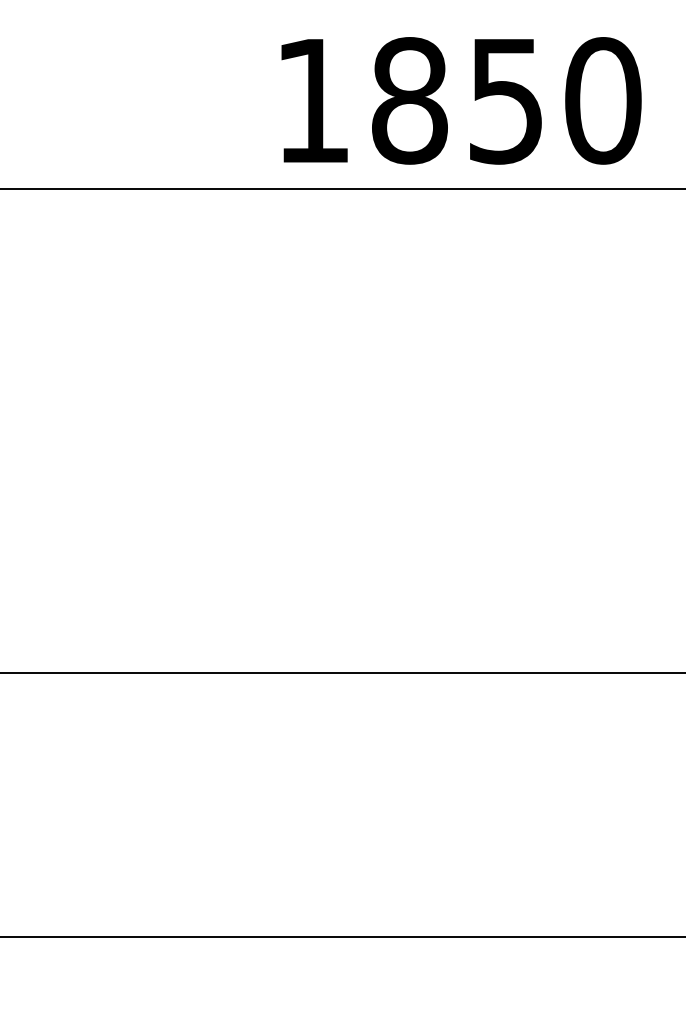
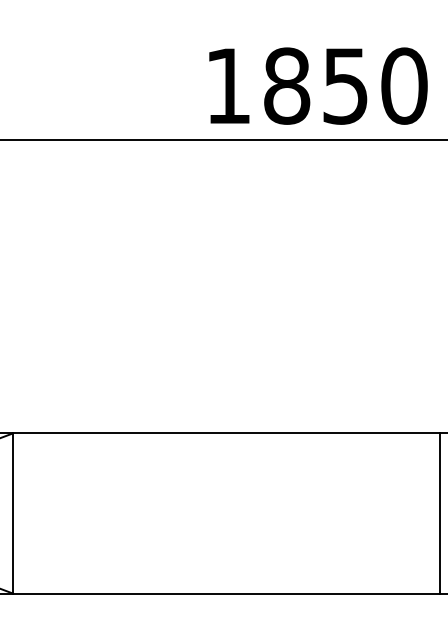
text: (461, 99) -> (318, 85), moved

